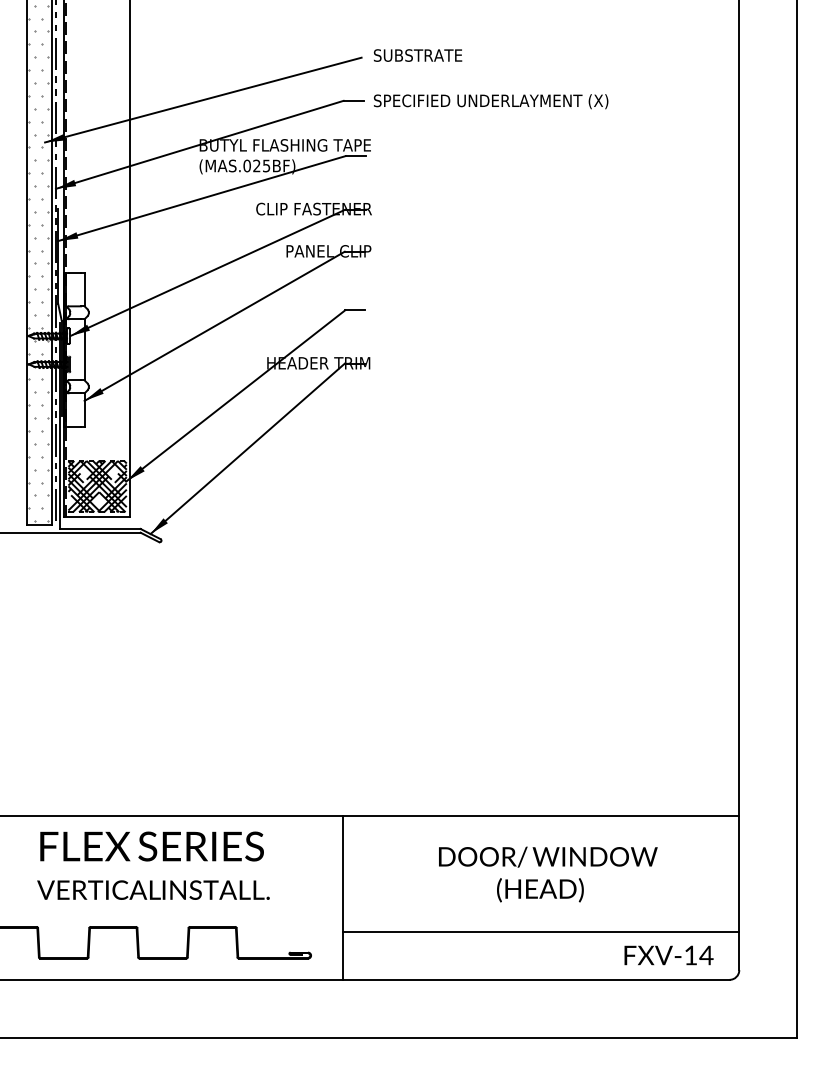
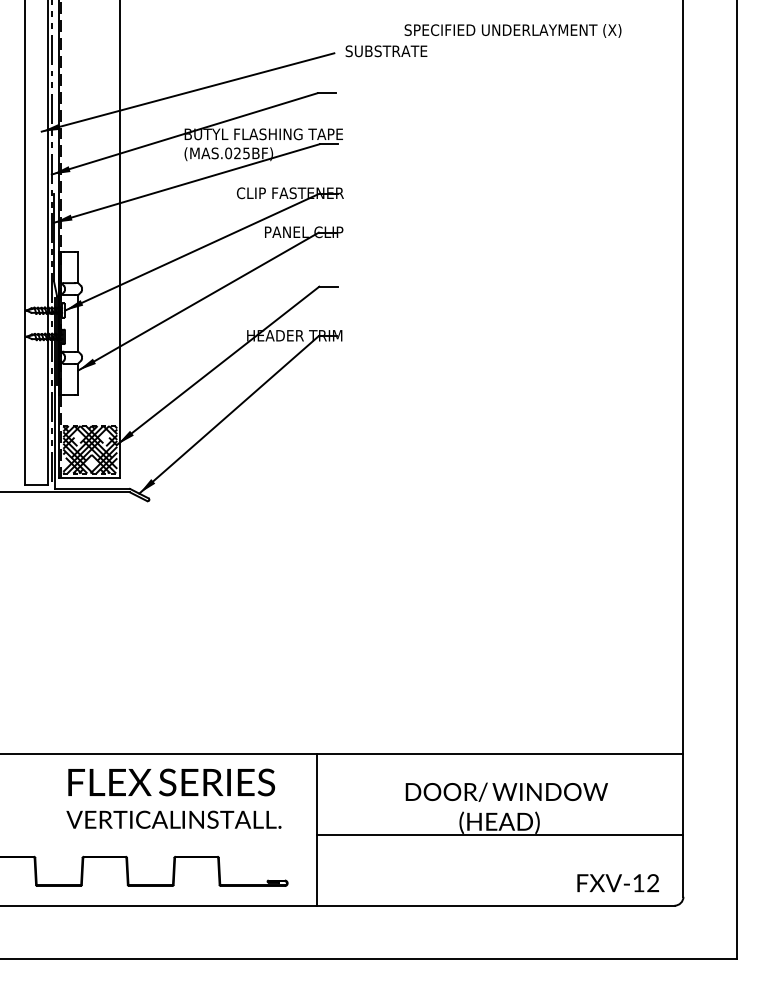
text: (490, 101) -> (512, 30), moved
hatch: (38, 263) -> (35, 243), removed
text: (151, 846) -> (171, 782), moved
text: (152, 889) -> (173, 819), moved
line: (541, 932) -> (500, 835), moved
text: (705, 955) -> (652, 883), FXV-14 -> FXV-12

